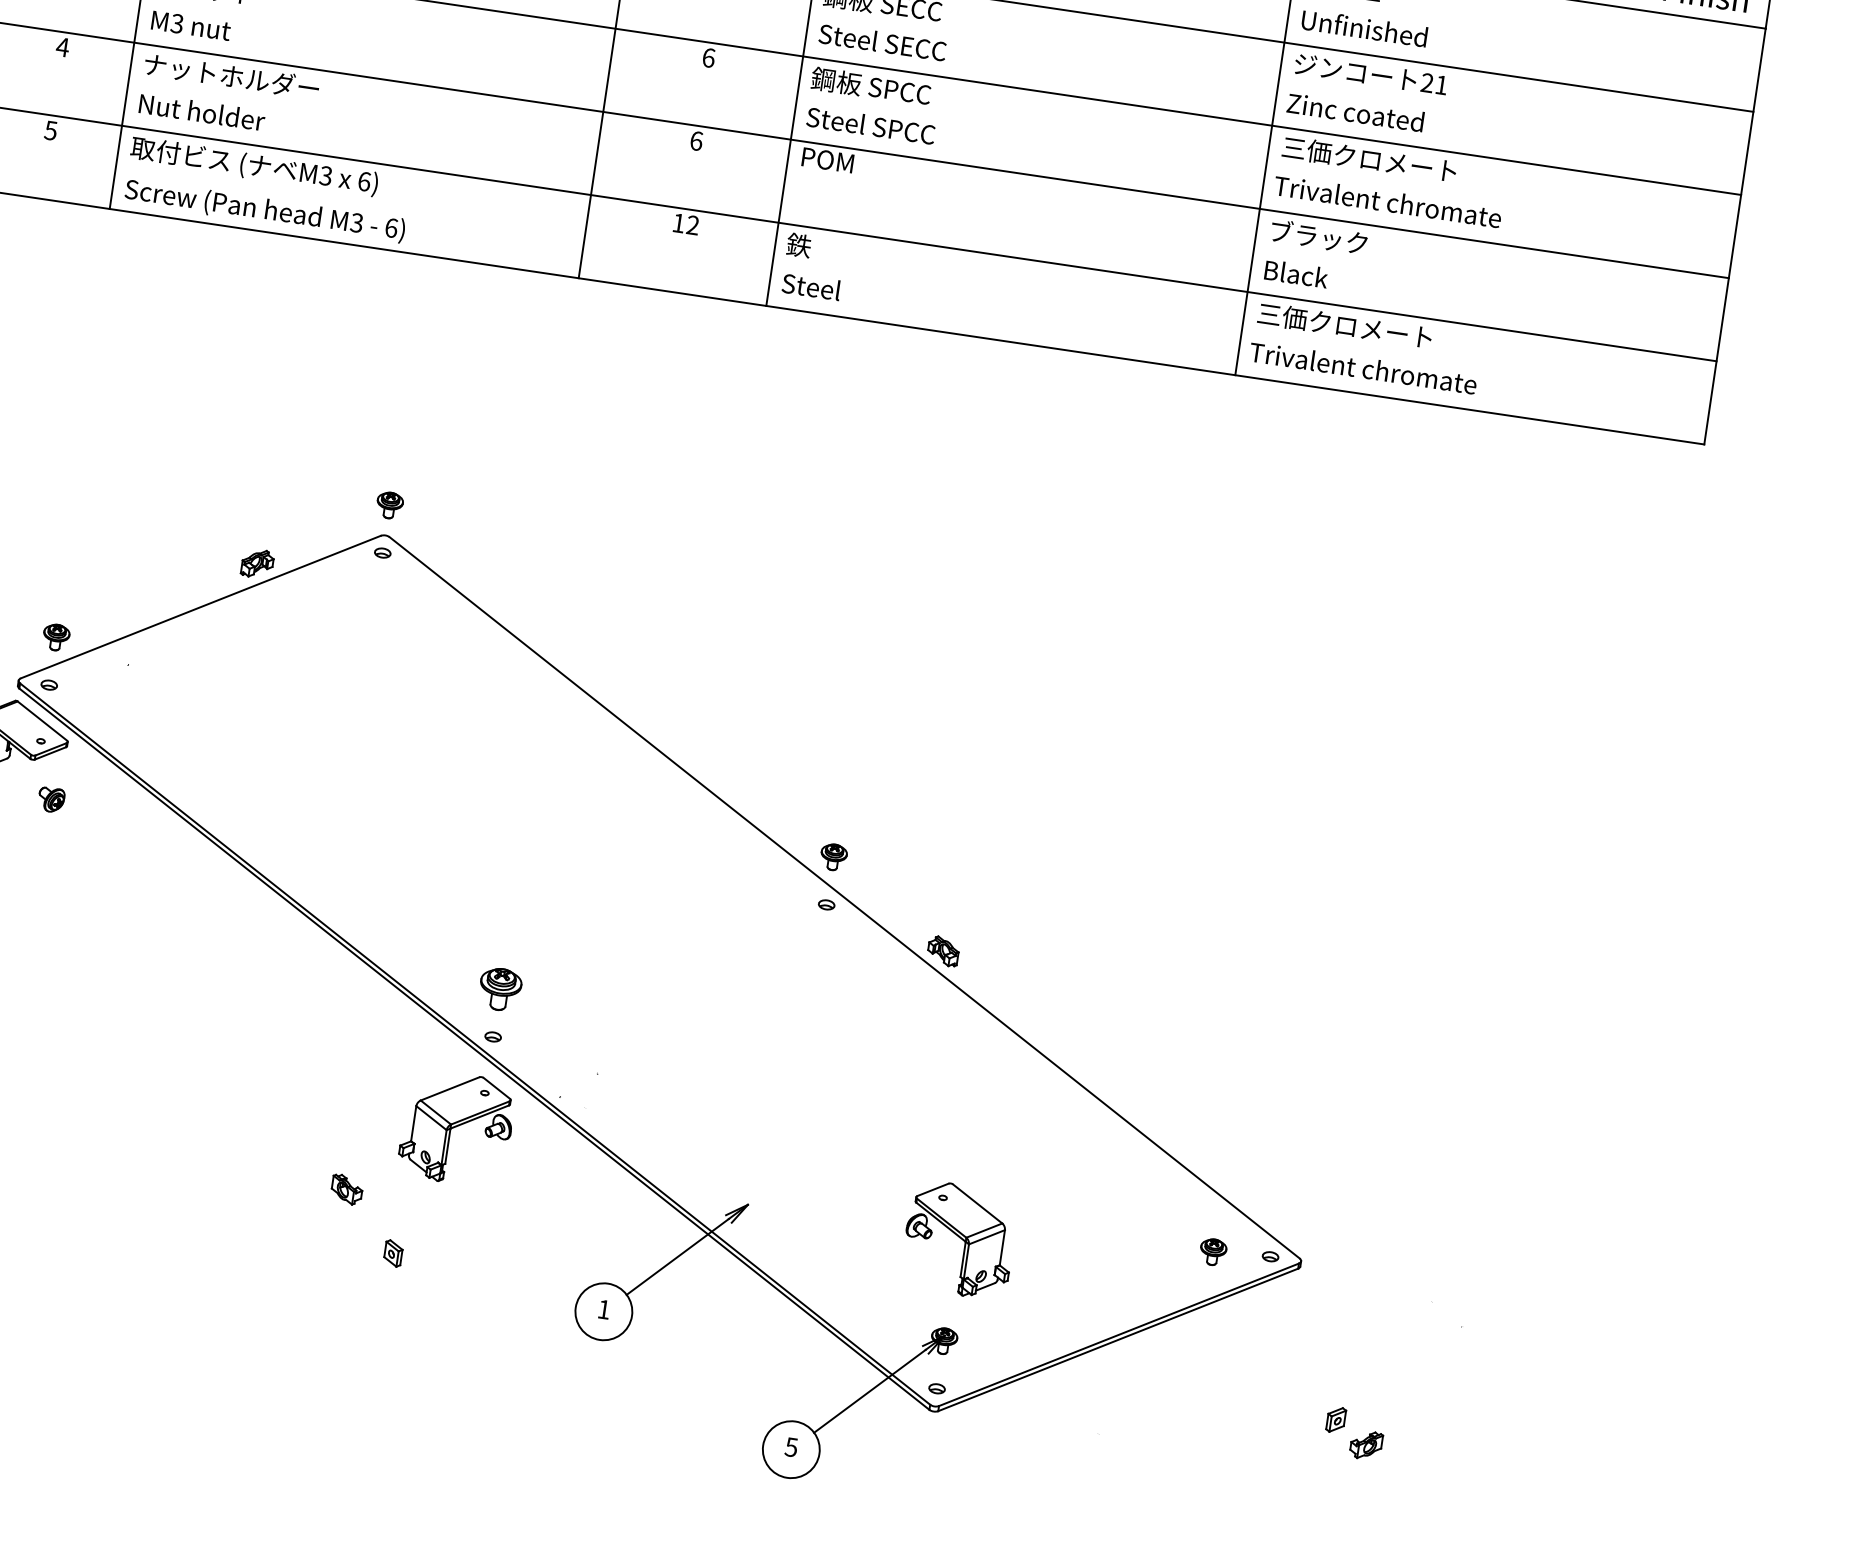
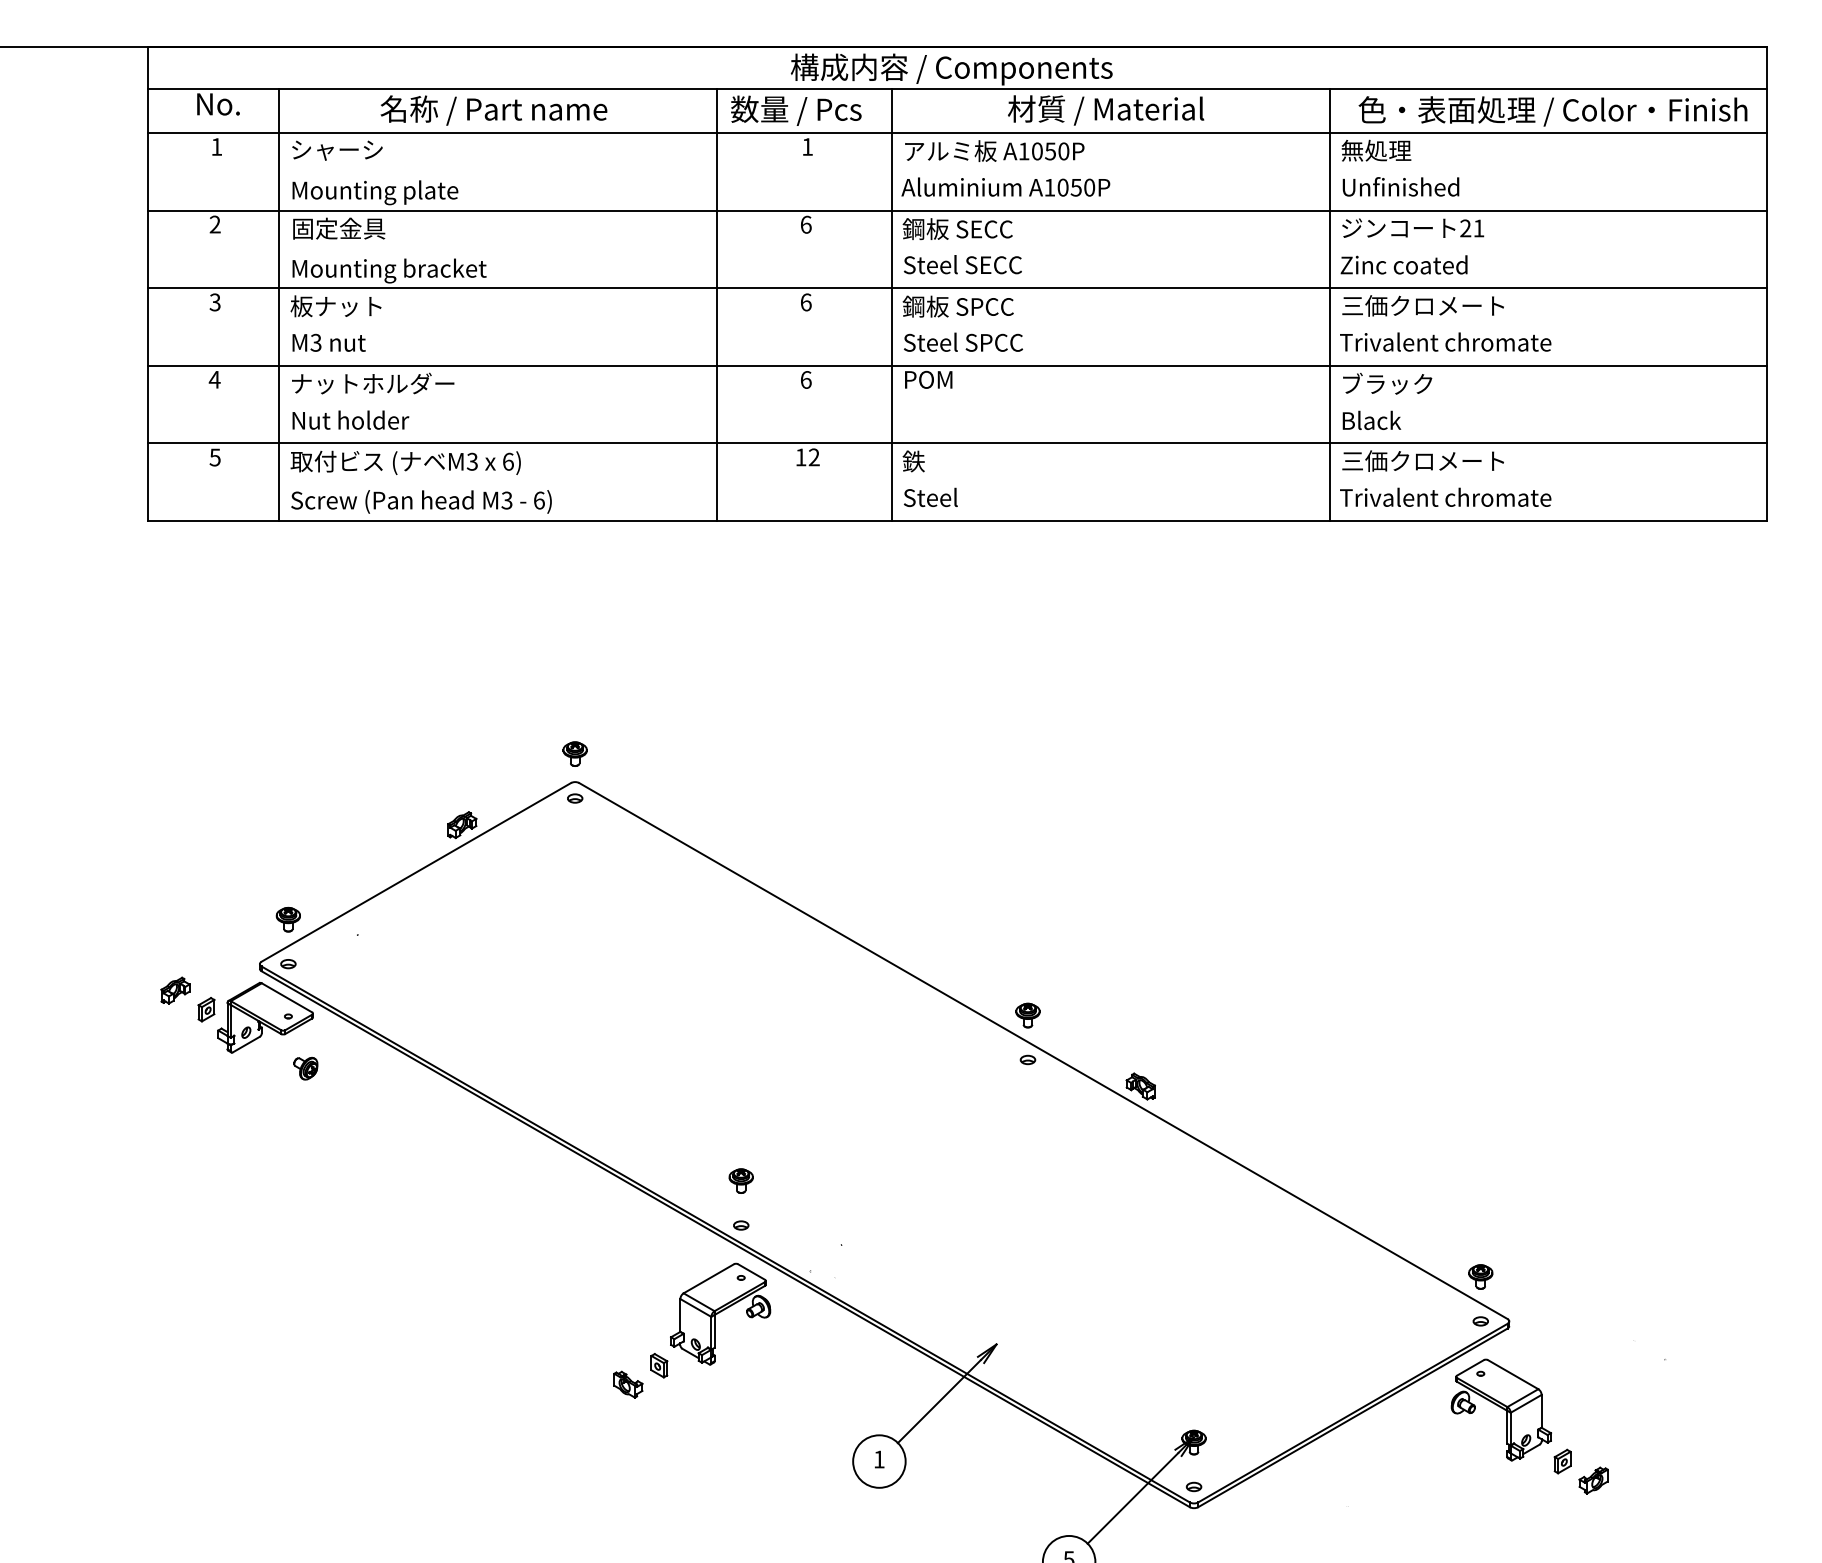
part: (499, 988) -> (740, 1180), size x0.62
part: (958, 1239) -> (1500, 1409), moved
part: (1212, 1251) -> (1480, 1276), moved
part: (393, 1253) -> (659, 1365), moved

